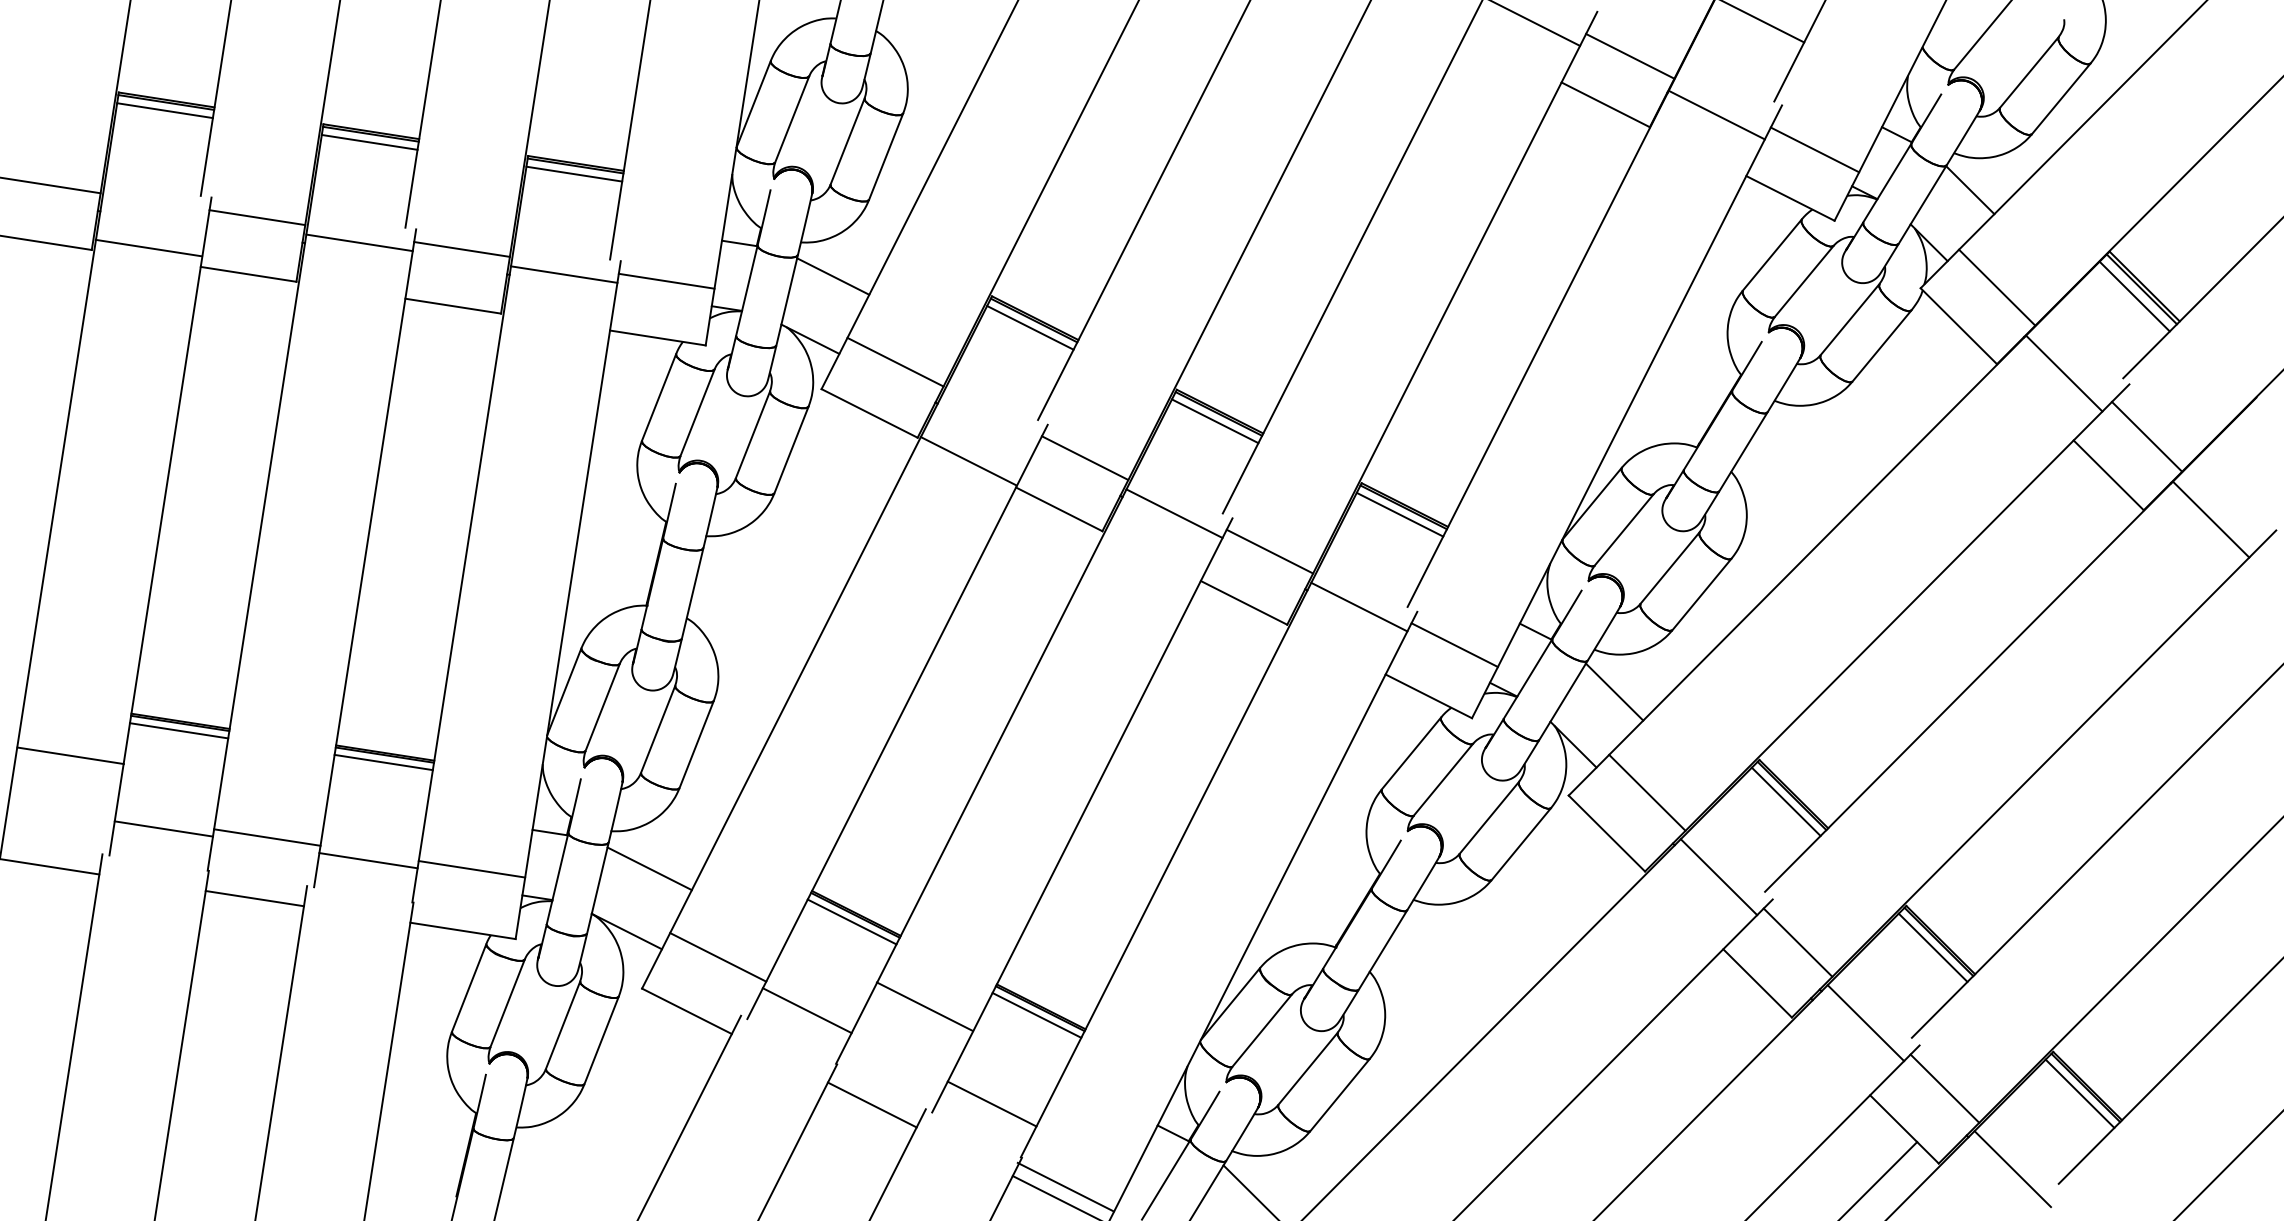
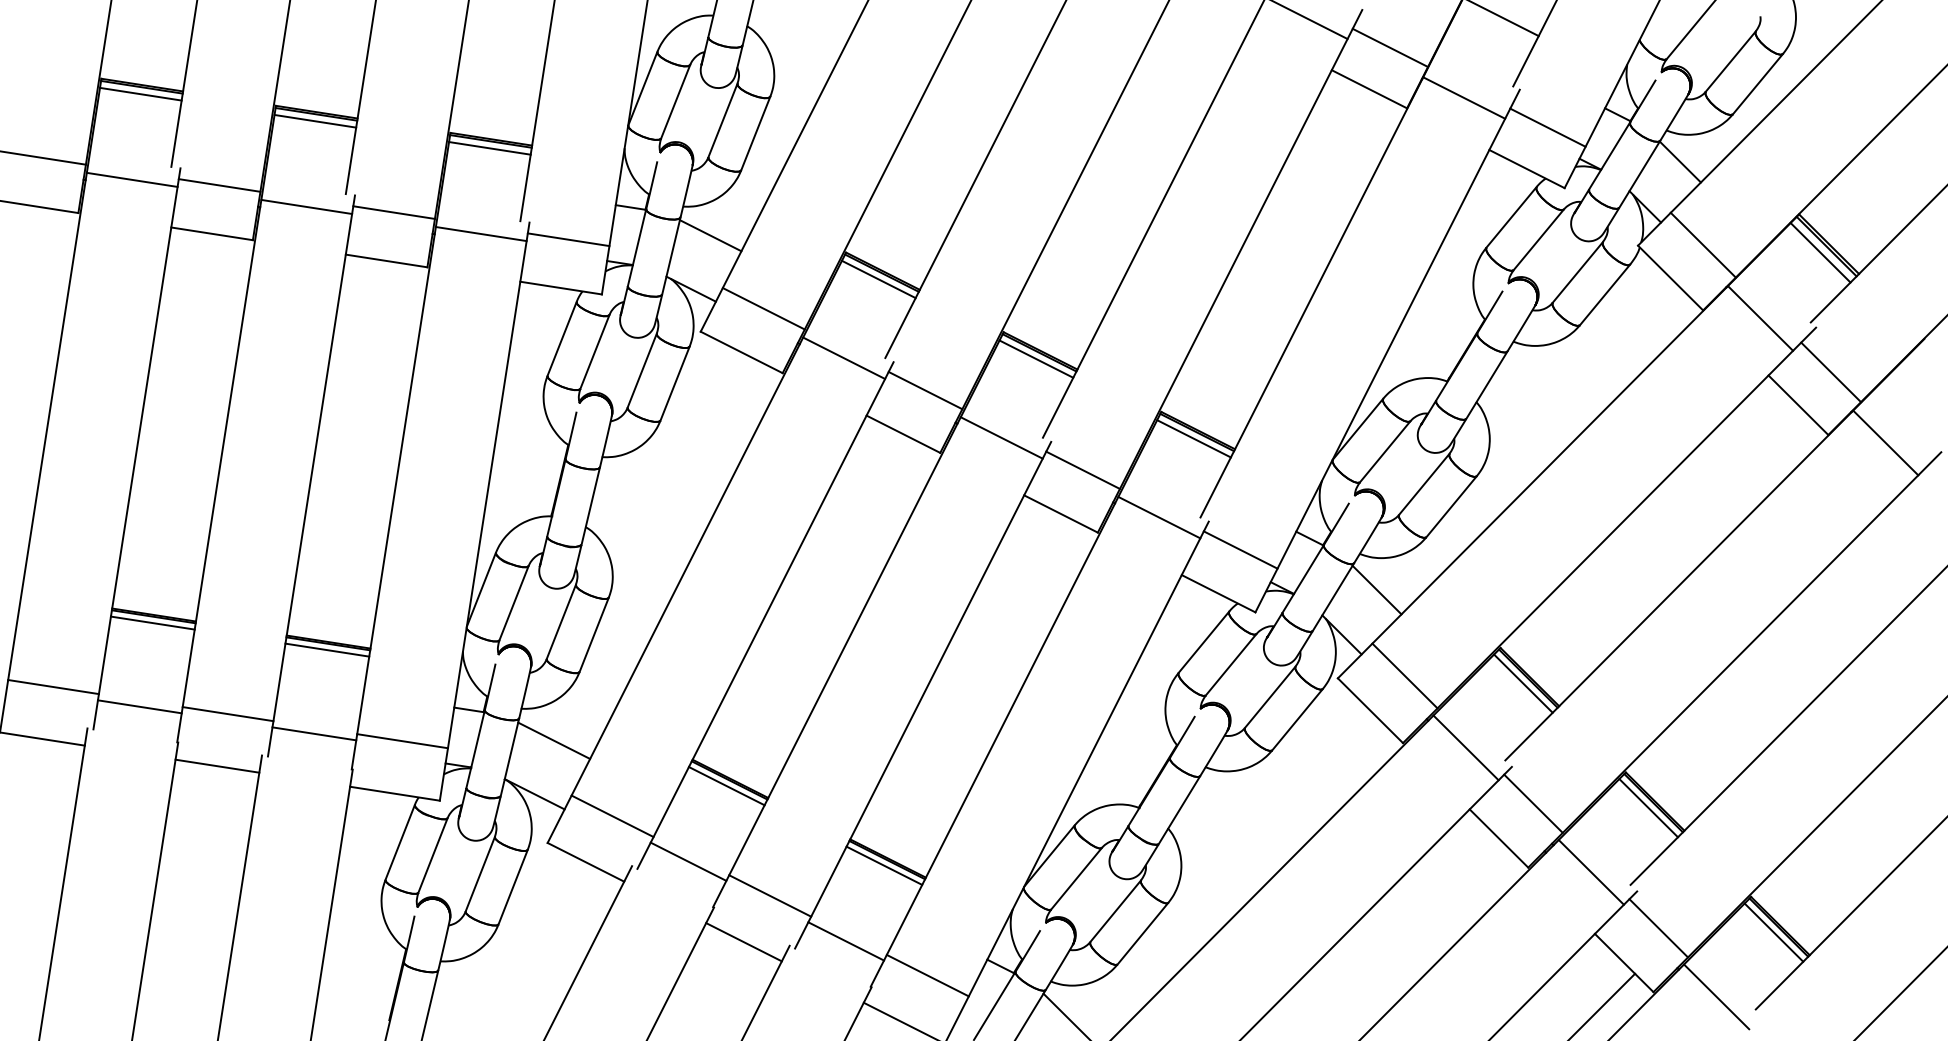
line: (148, 247) -> (131, 179), moved
line: (968, 460) -> (843, 357), moved
line: (70, 755) -> (53, 686), moved
line: (924, 1006) -> (769, 895), moved
line: (1065, 1186) -> (927, 975), moved

